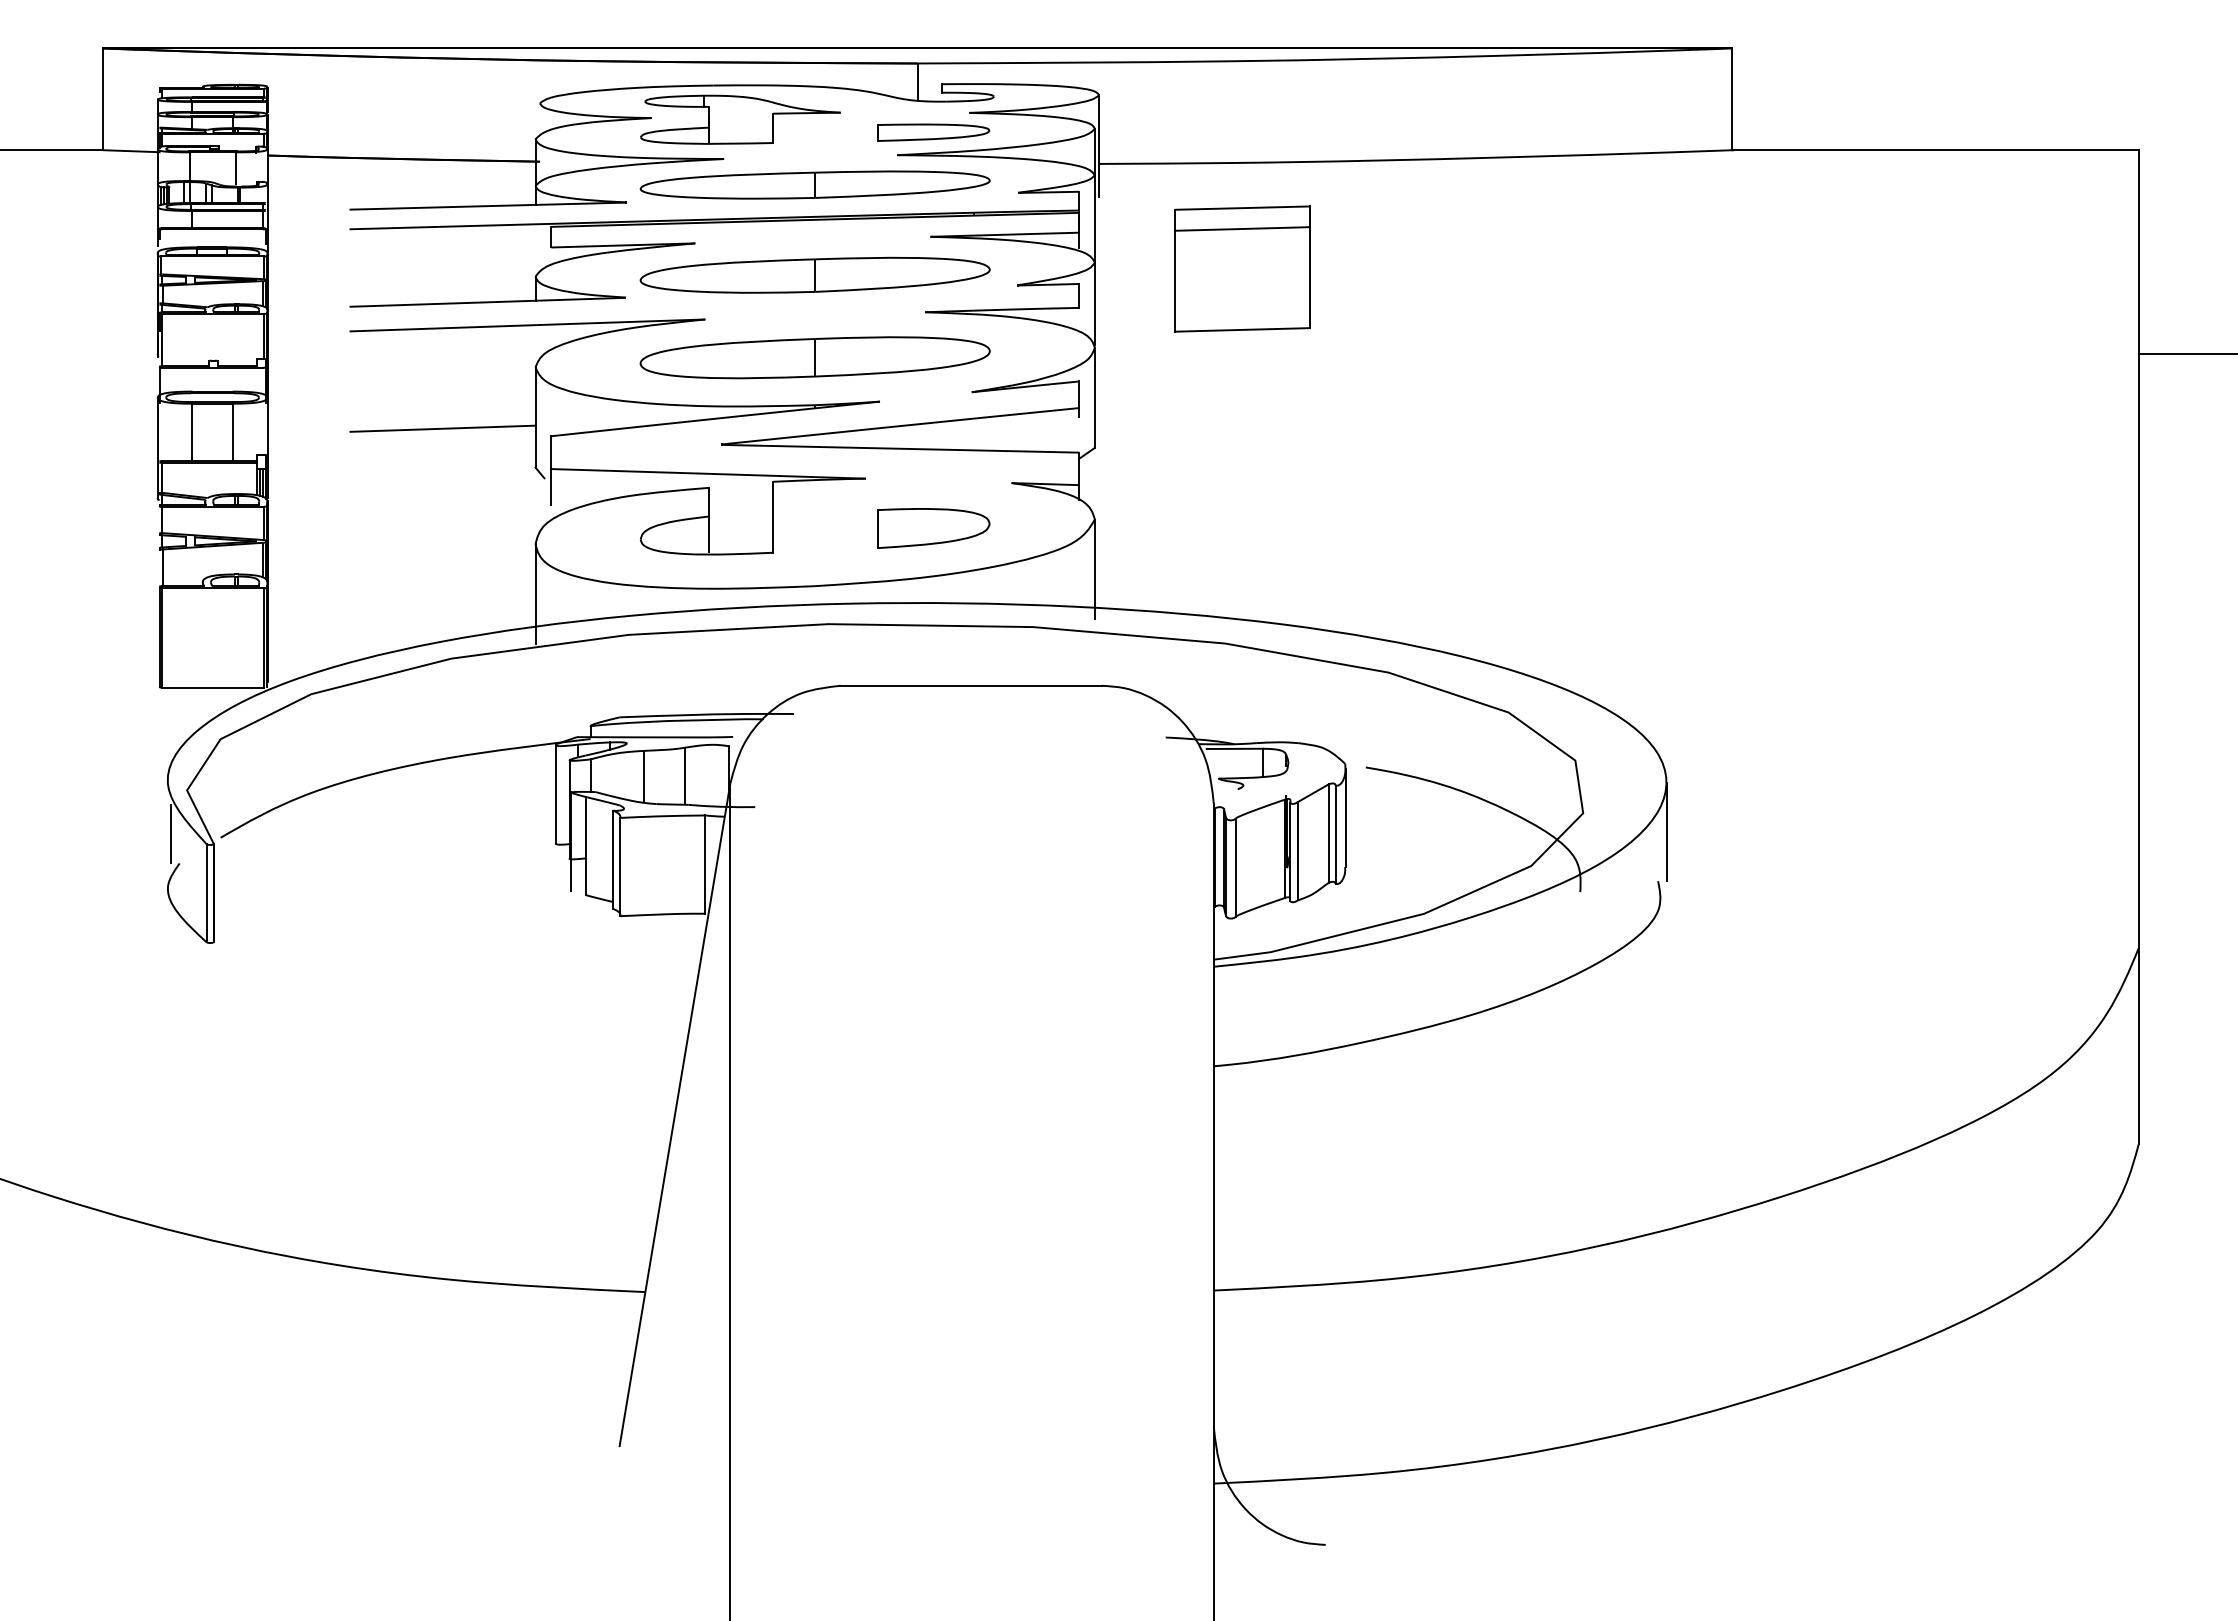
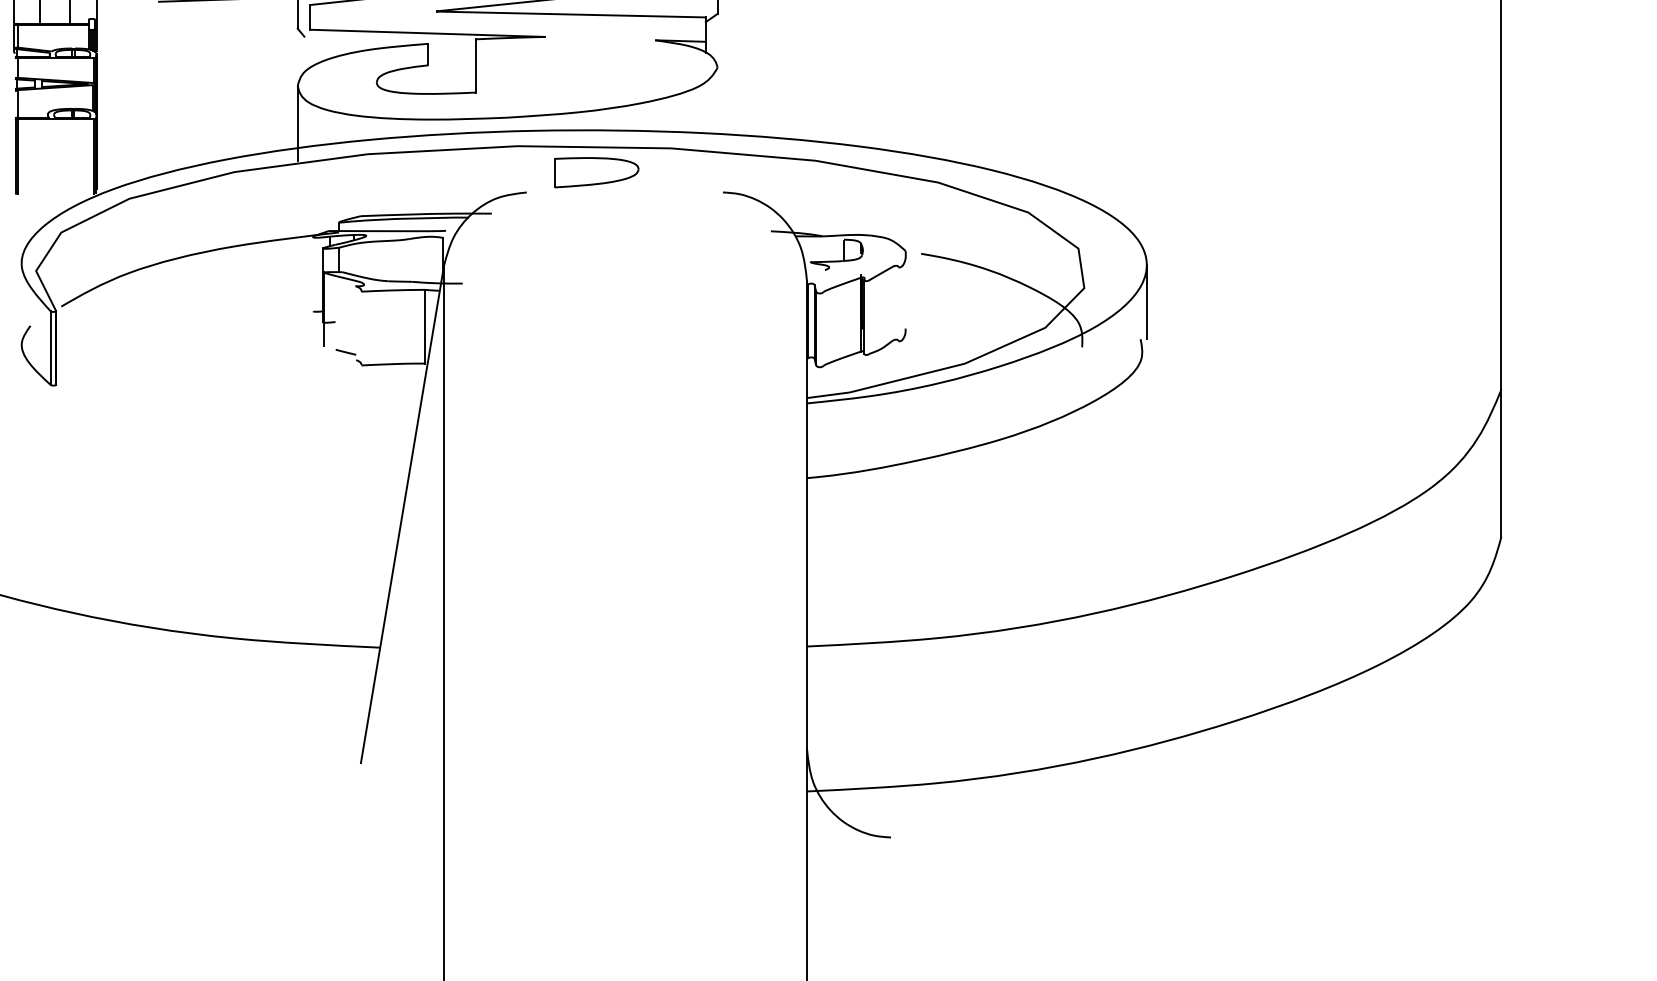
line: (551, 486) -> (309, 42), removed
part: (933, 528) -> (596, 172), moved
line: (709, 534) -> (428, 78), removed
line: (1094, 569) -> (717, 105), removed
line: (970, 685) -> (624, 192), removed
line: (212, 687) -> (55, 193), removed
line: (1234, 748) -> (822, 239), removed
line: (684, 774) -> (409, 259), removed
line: (643, 776) -> (378, 260), removed
line: (556, 794) -> (313, 274), removed
line: (1345, 817) -> (905, 291), removed
line: (171, 833) -> (24, 303), removed
line: (1328, 833) -> (893, 303), removed
line: (1335, 834) -> (898, 304), removed
line: (585, 845) -> (335, 312), removed
line: (1297, 851) -> (869, 316), removed
line: (613, 859) -> (356, 322), removed
line: (620, 866) -> (361, 328), removed
line: (1235, 867) -> (823, 328), removed

